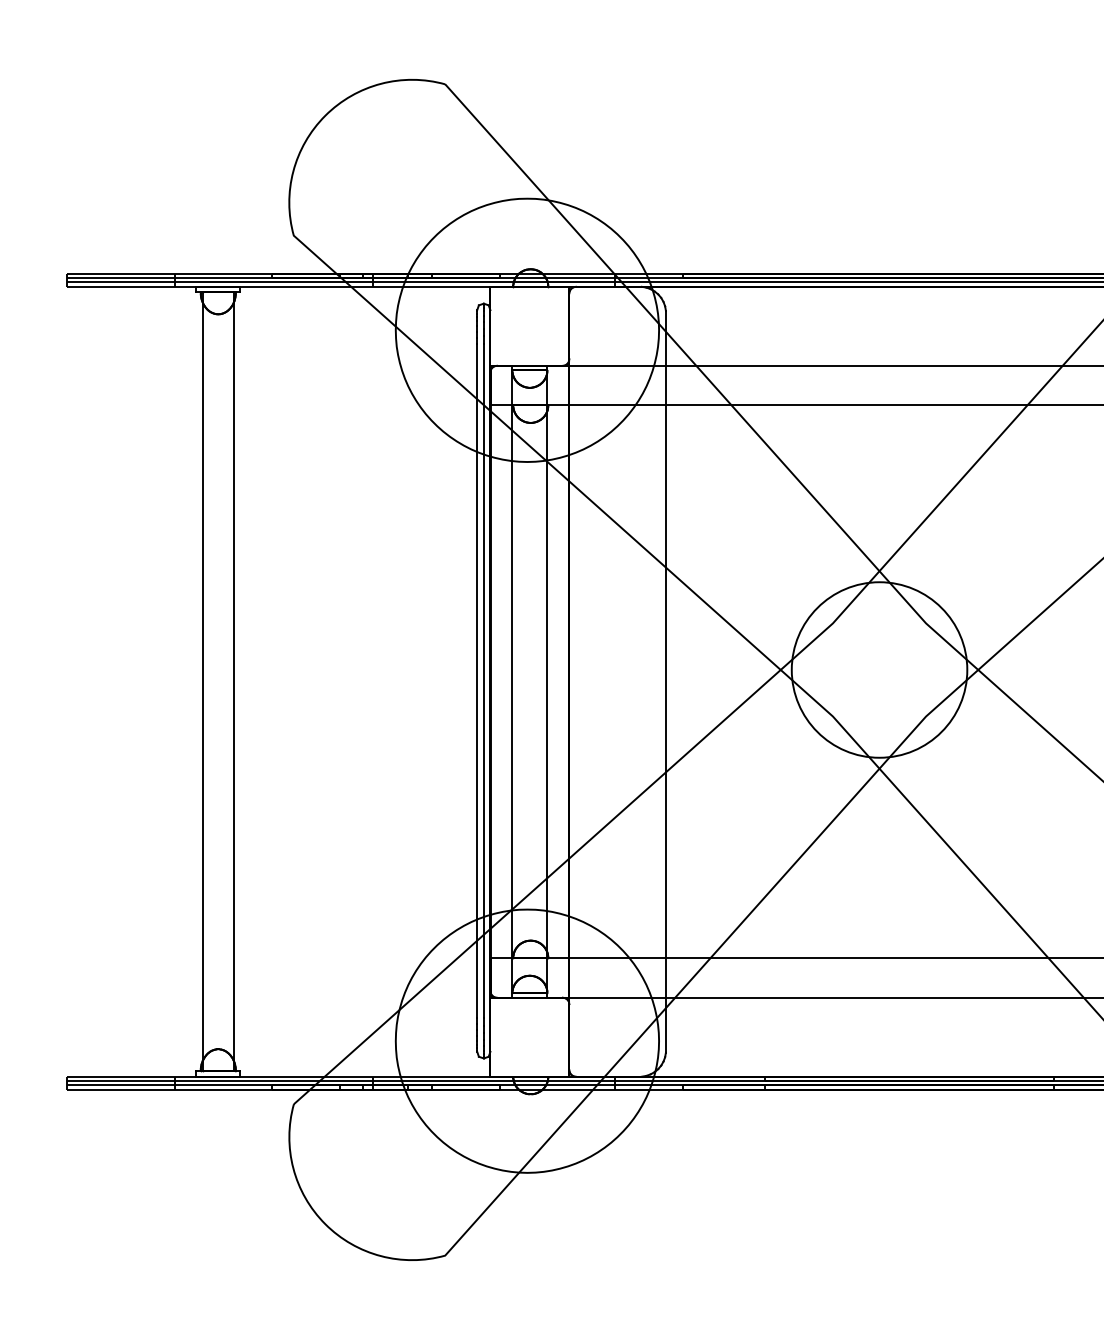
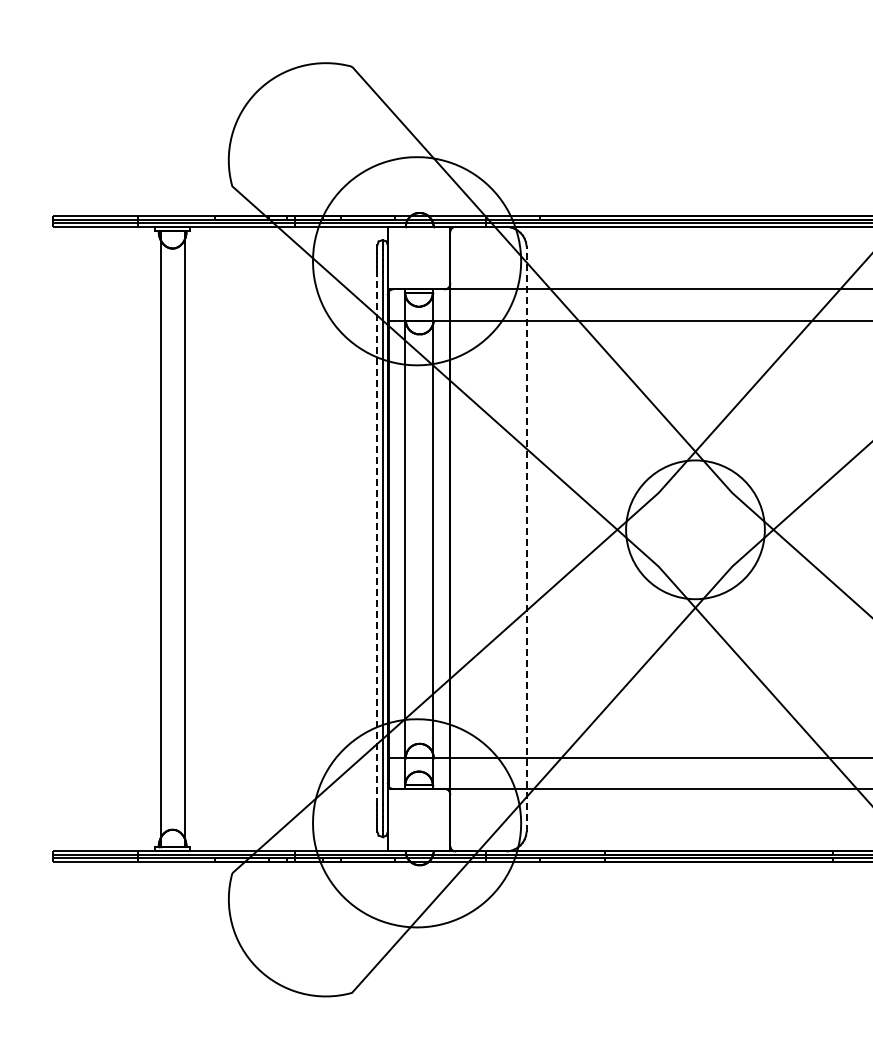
line: (477, 680) -> (377, 538), solid -> dashed
line: (665, 680) -> (526, 538), solid -> dashed

